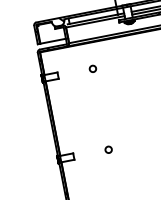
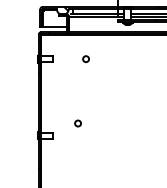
circle: (108, 149) -> (77, 123), moved

